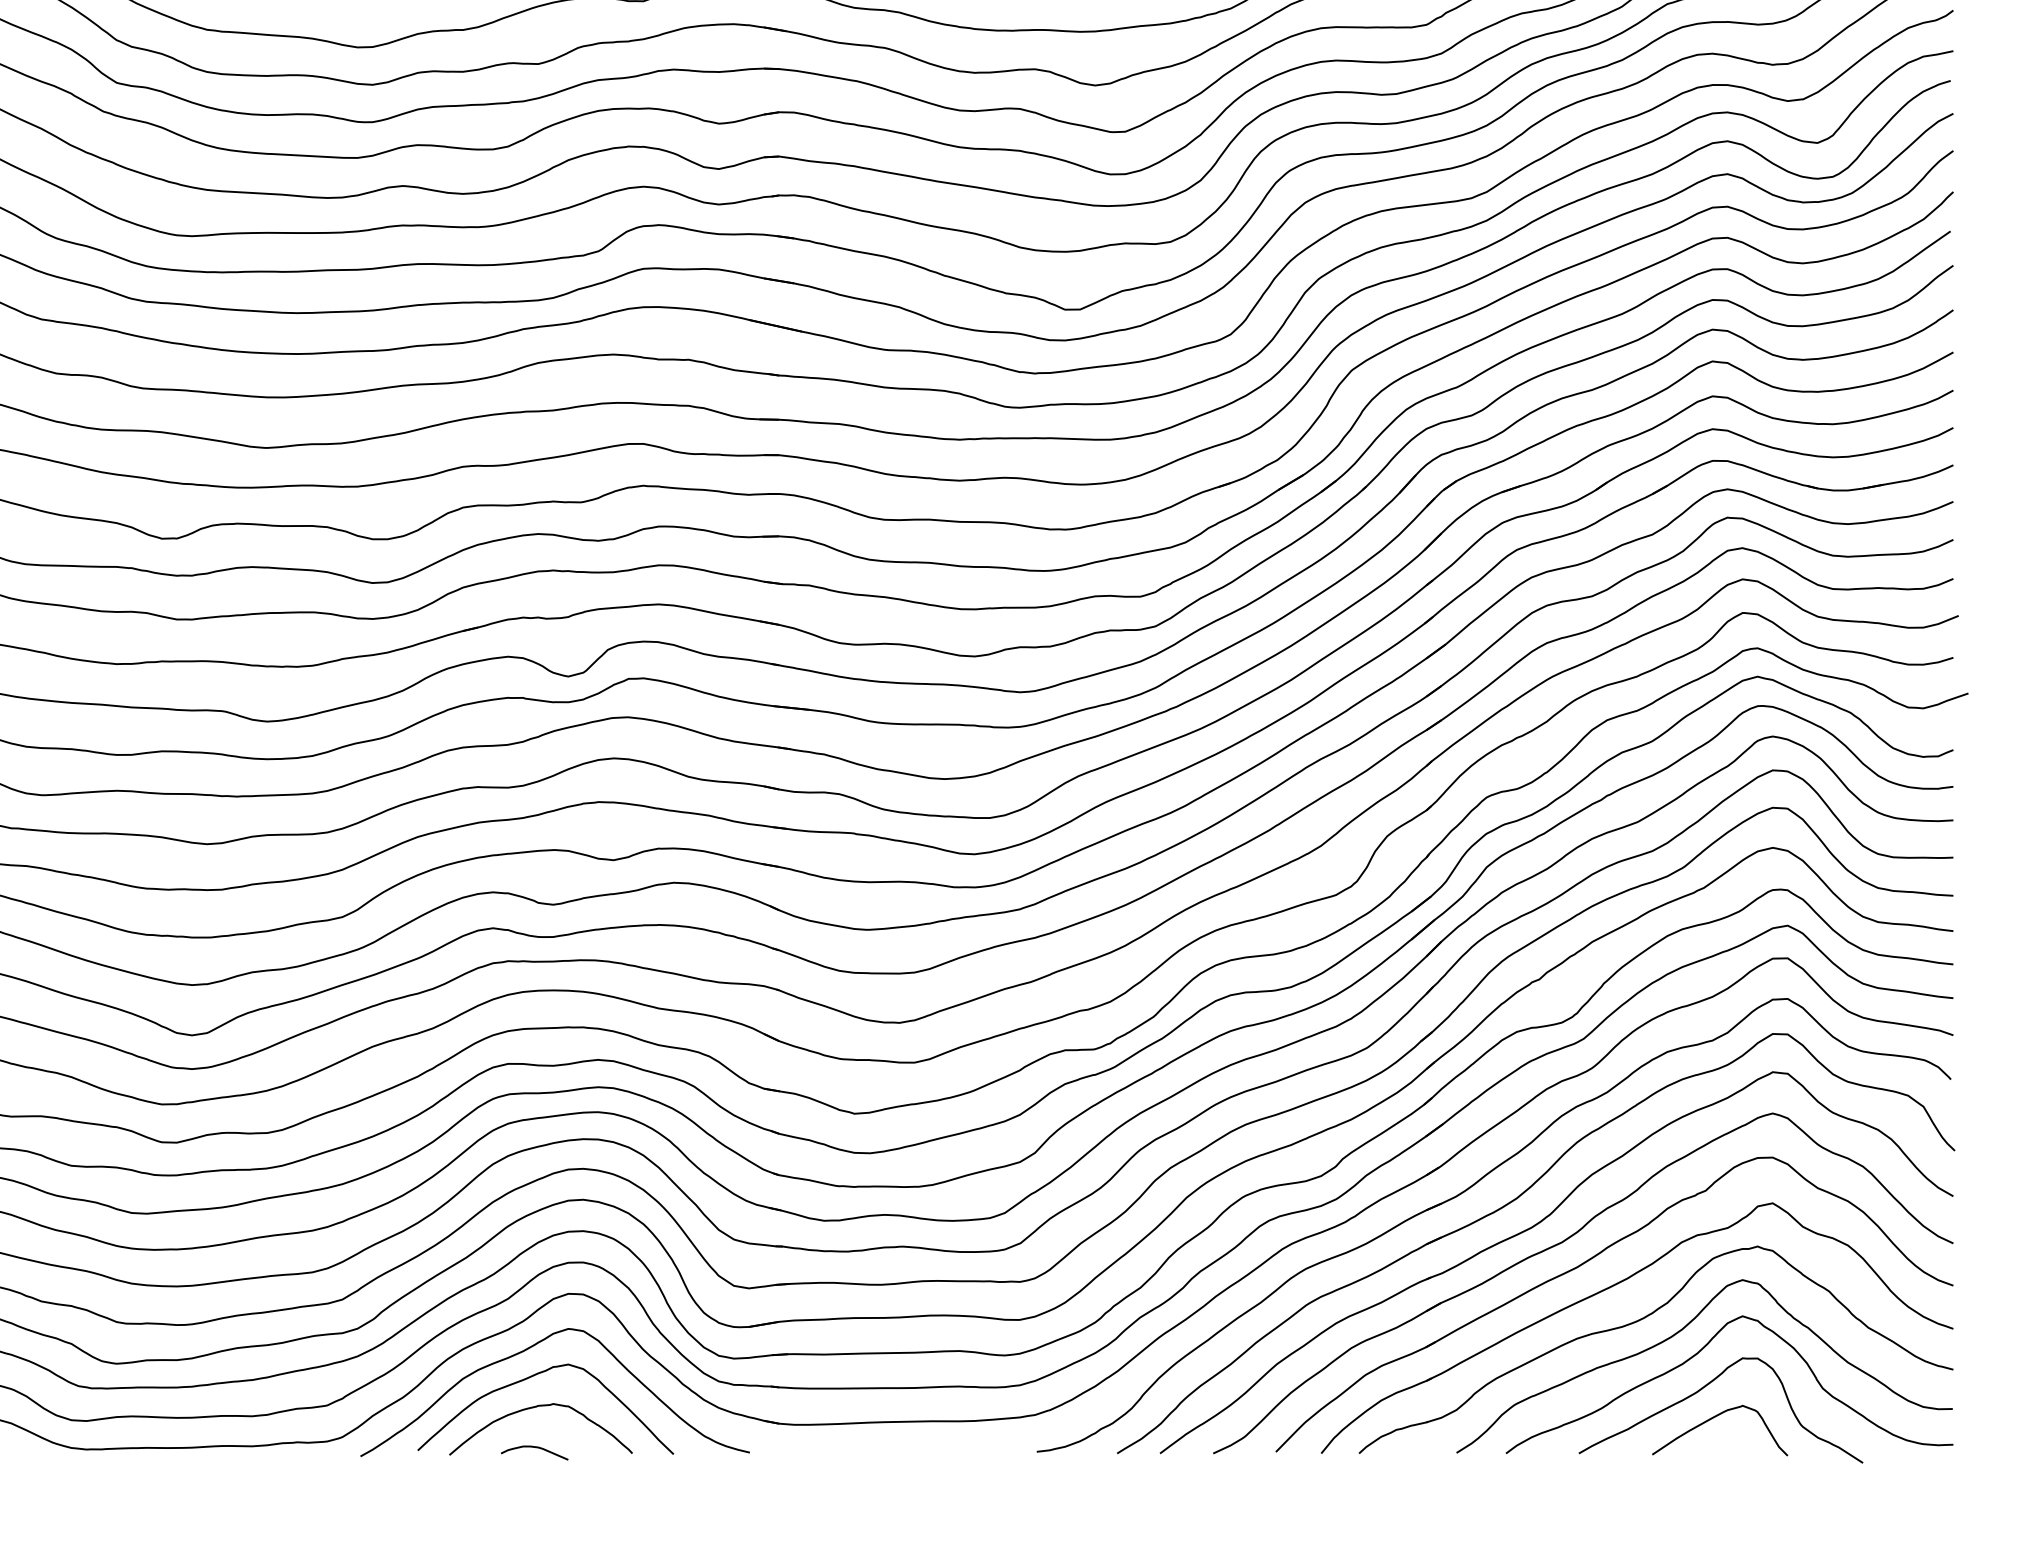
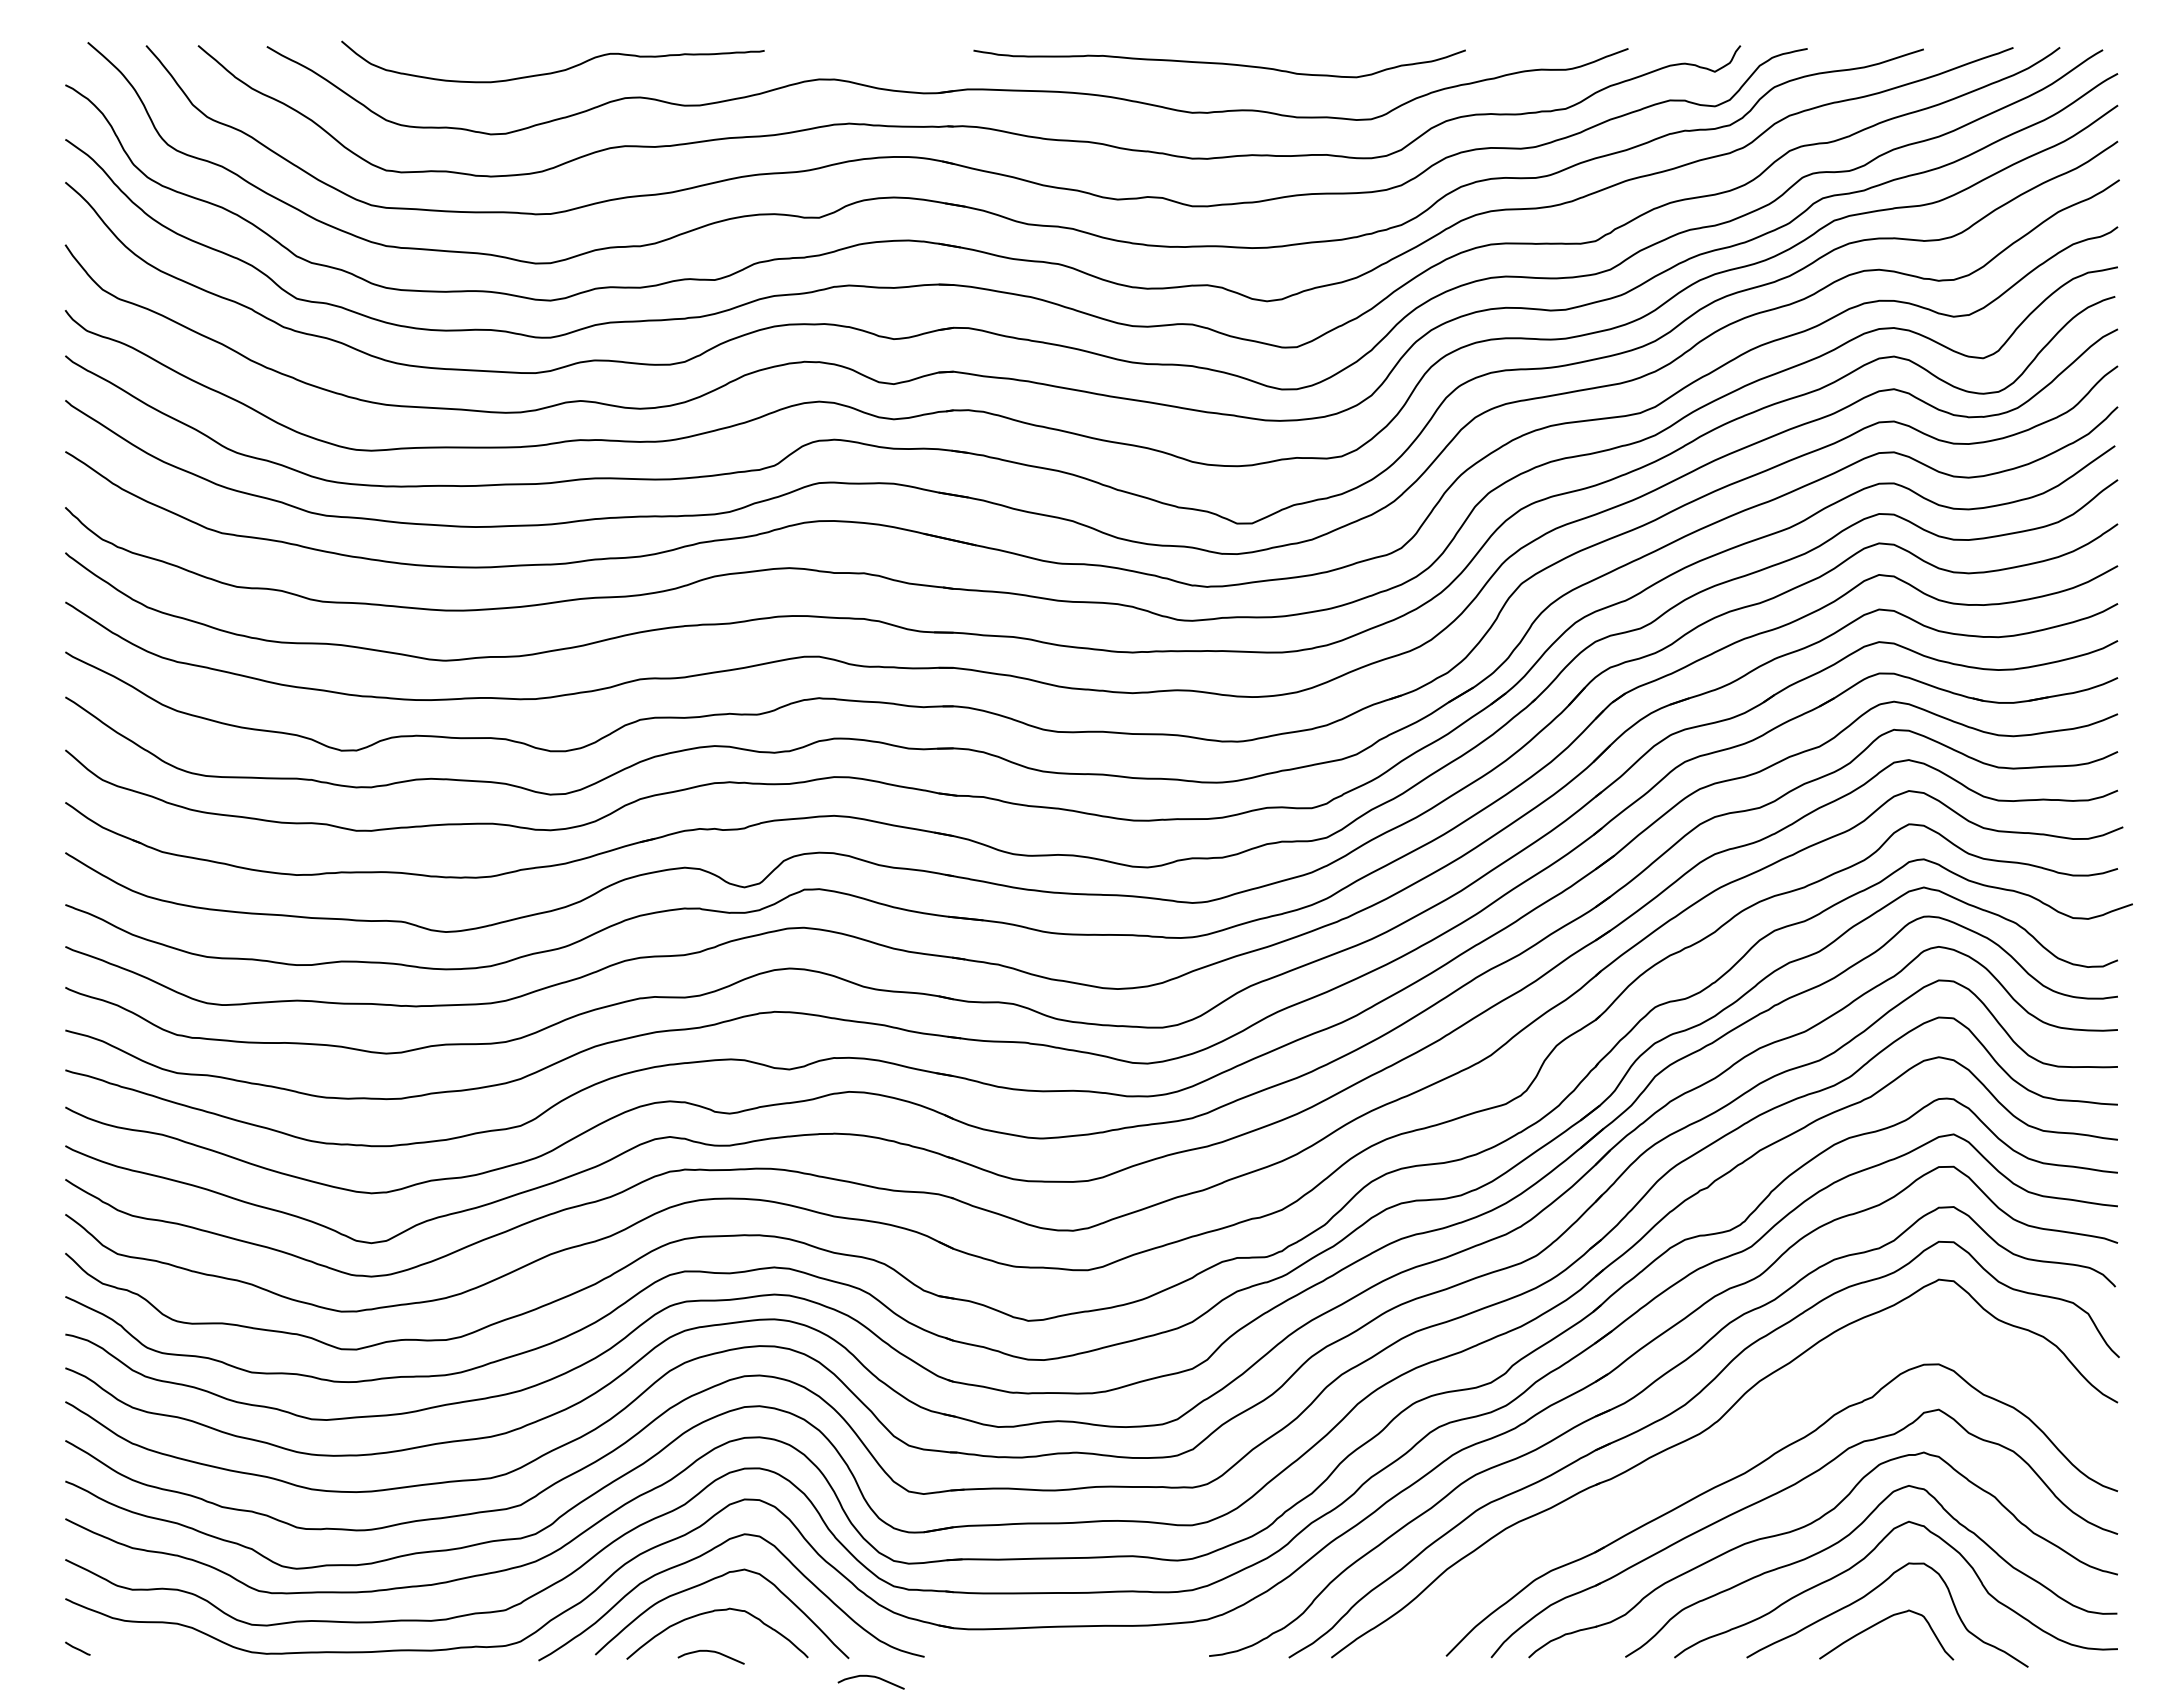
part: (1562, 1243) -> (1730, 1449), removed
curve: (695, 1473) -> (870, 1677), added

